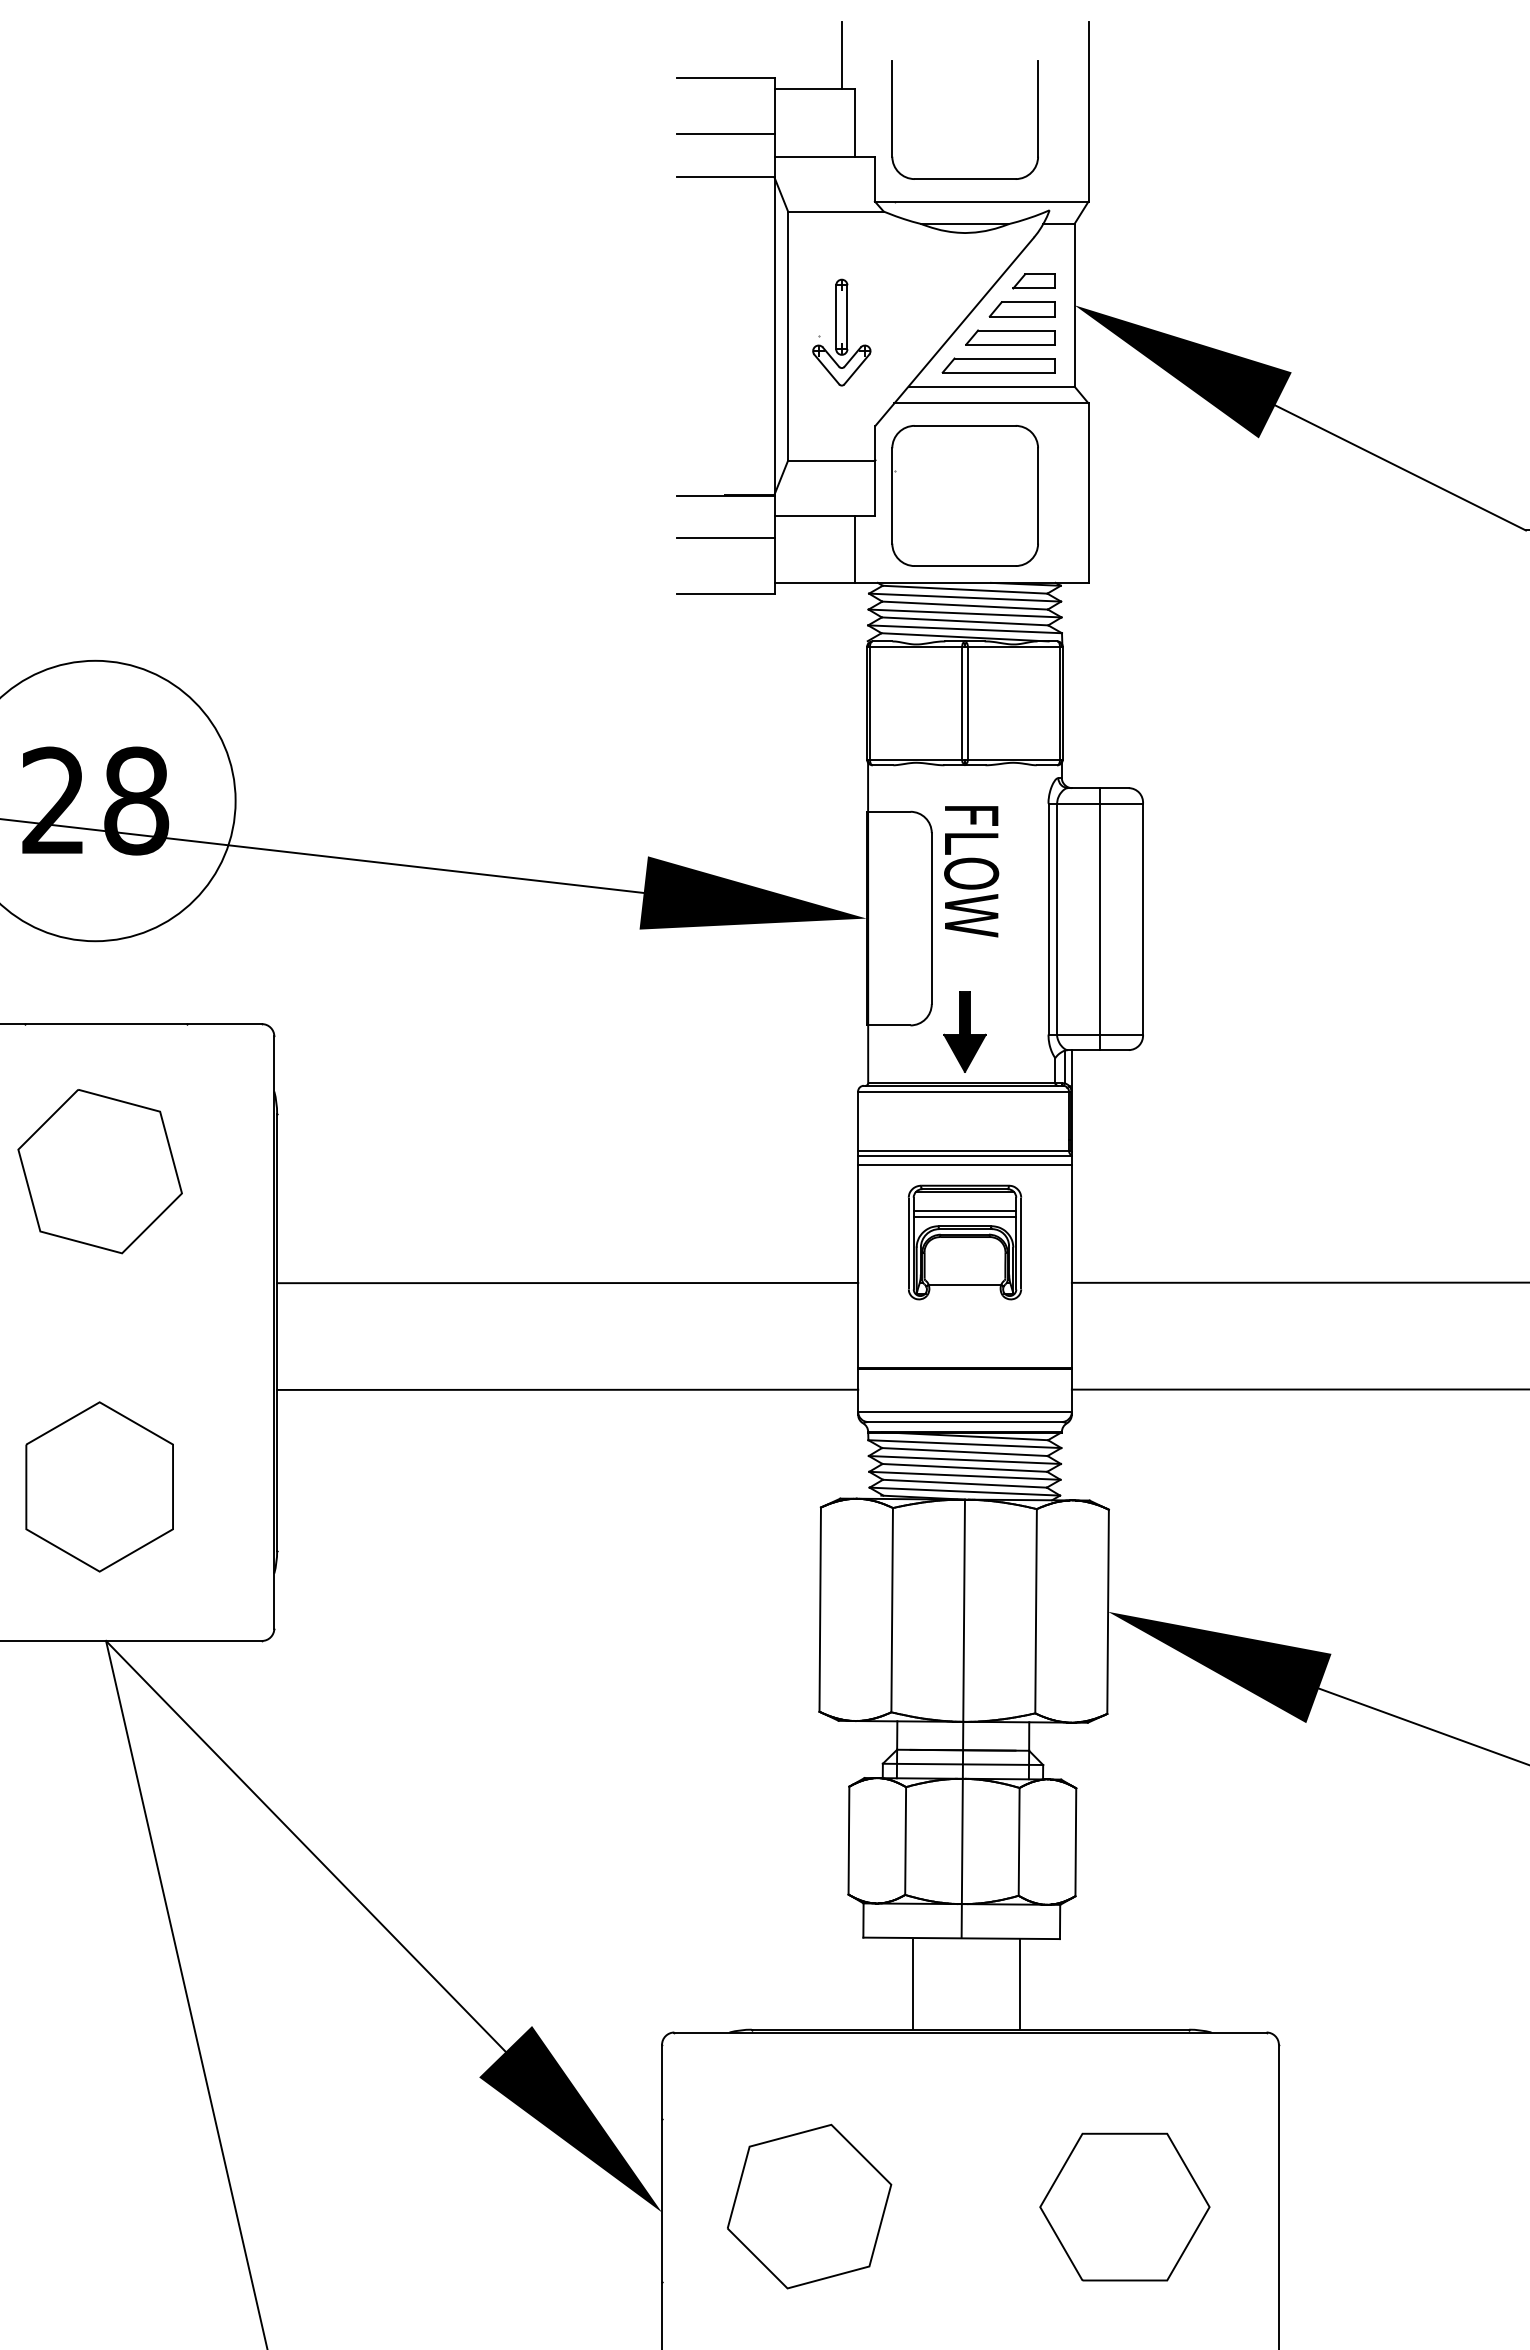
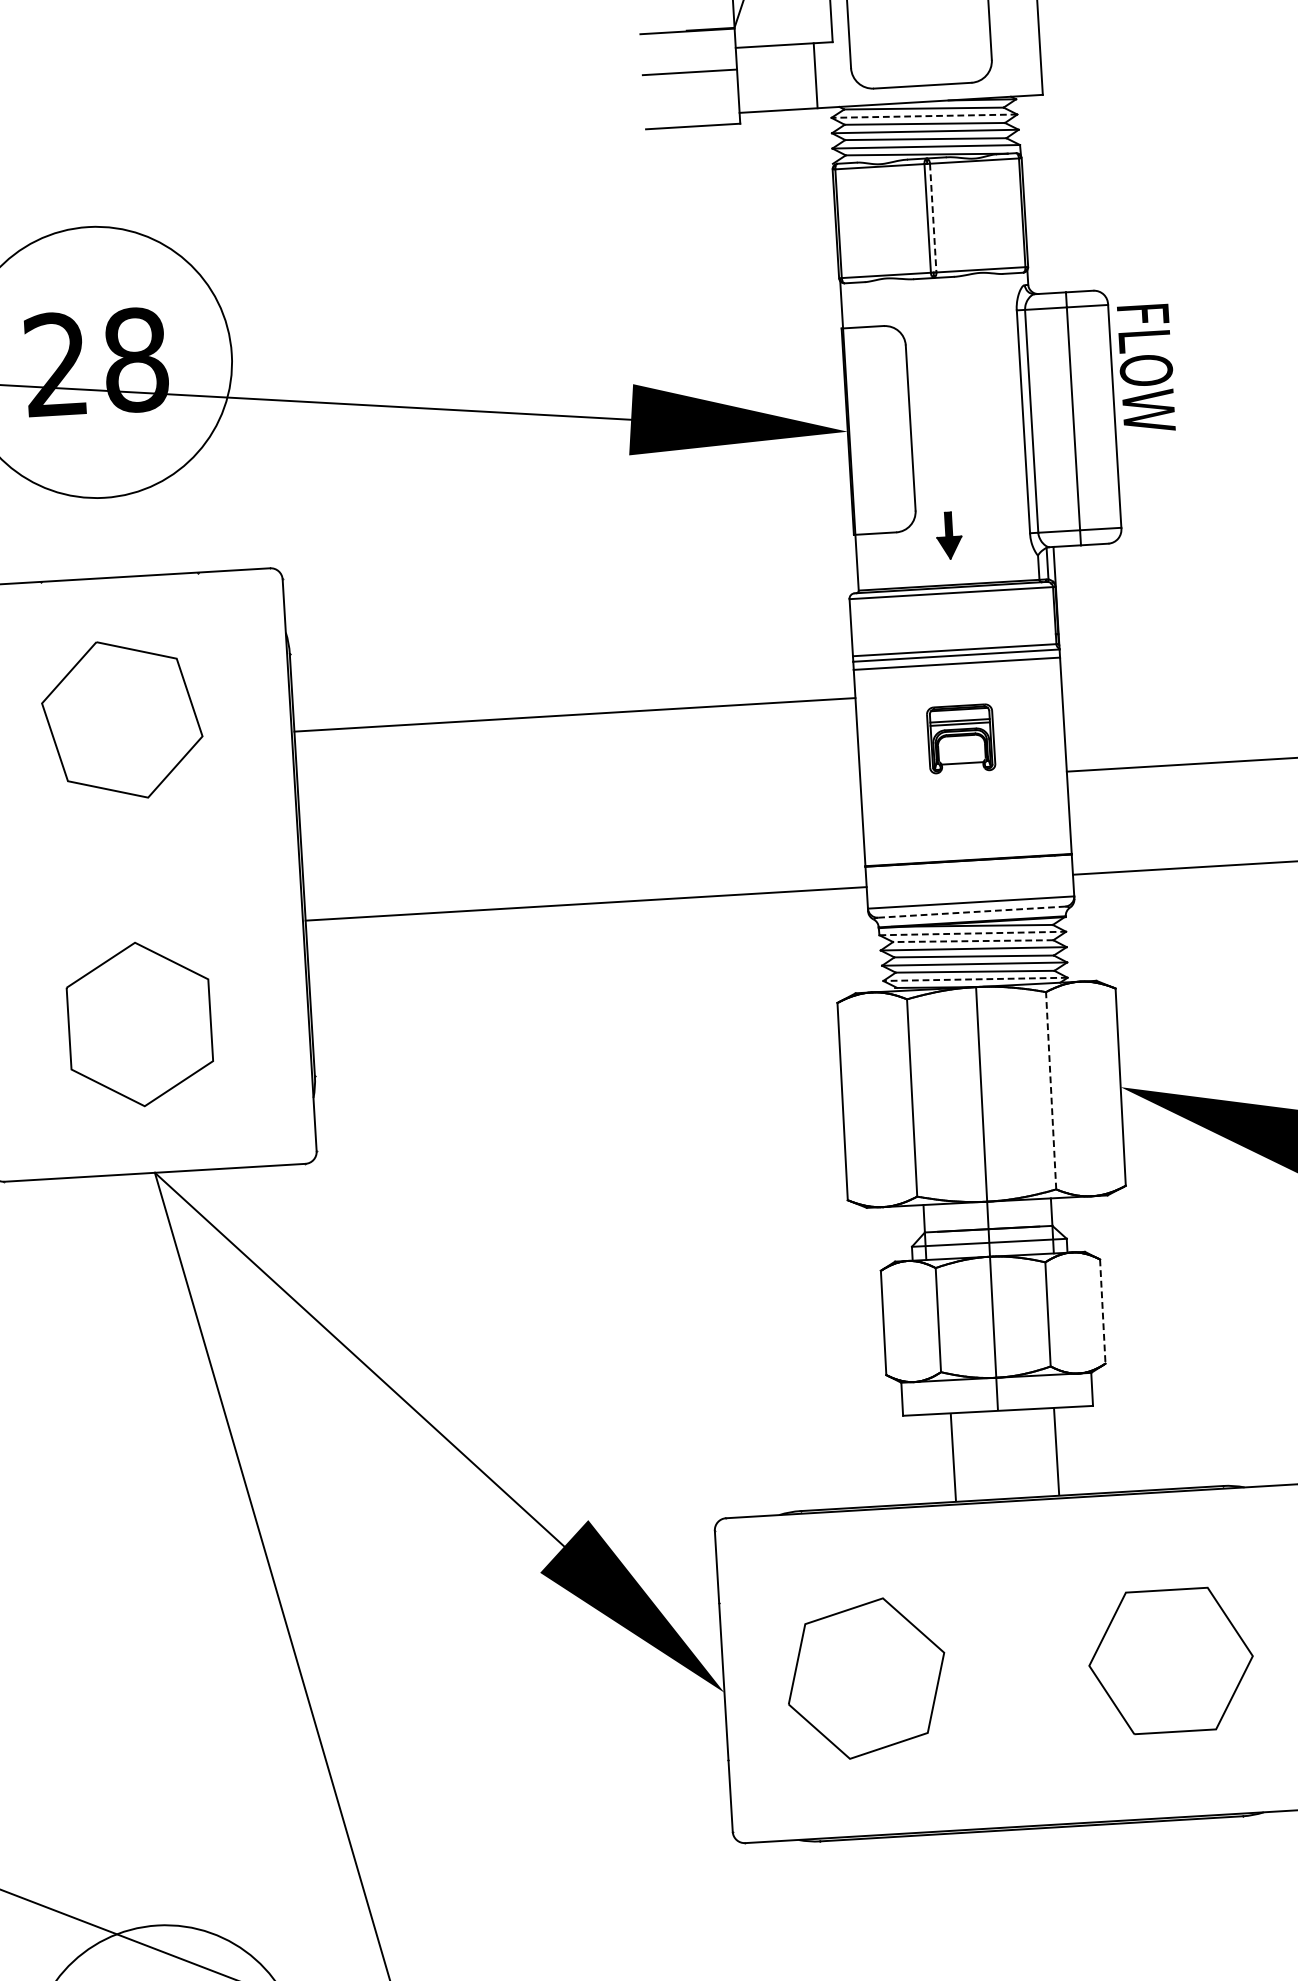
line: (964, 597) -> (923, 116), solid -> dashed
line: (967, 703) -> (932, 218), solid -> dashed
text: (971, 871) -> (1146, 368), moved
part: (964, 1031) -> (948, 535), size x0.6
part: (964, 1242) -> (960, 738), size x0.6
line: (567, 1282) -> (574, 714), moved
line: (965, 1422) -> (972, 912), solid -> dashed
line: (964, 1444) -> (972, 933), solid -> dashed
line: (964, 1452) -> (972, 941), solid -> dashed
line: (964, 1491) -> (975, 979), solid -> dashed
line: (1036, 1610) -> (1051, 1090), solid -> dashed
line: (1075, 1842) -> (1102, 1311), solid -> dashed

